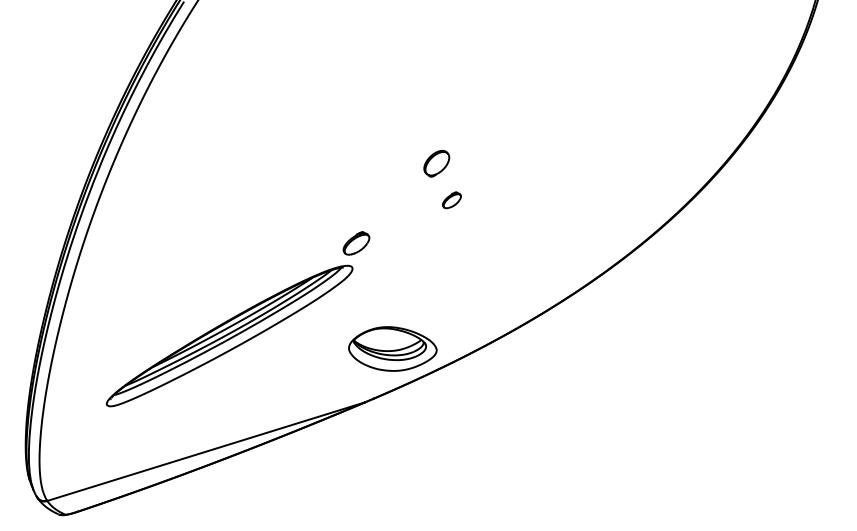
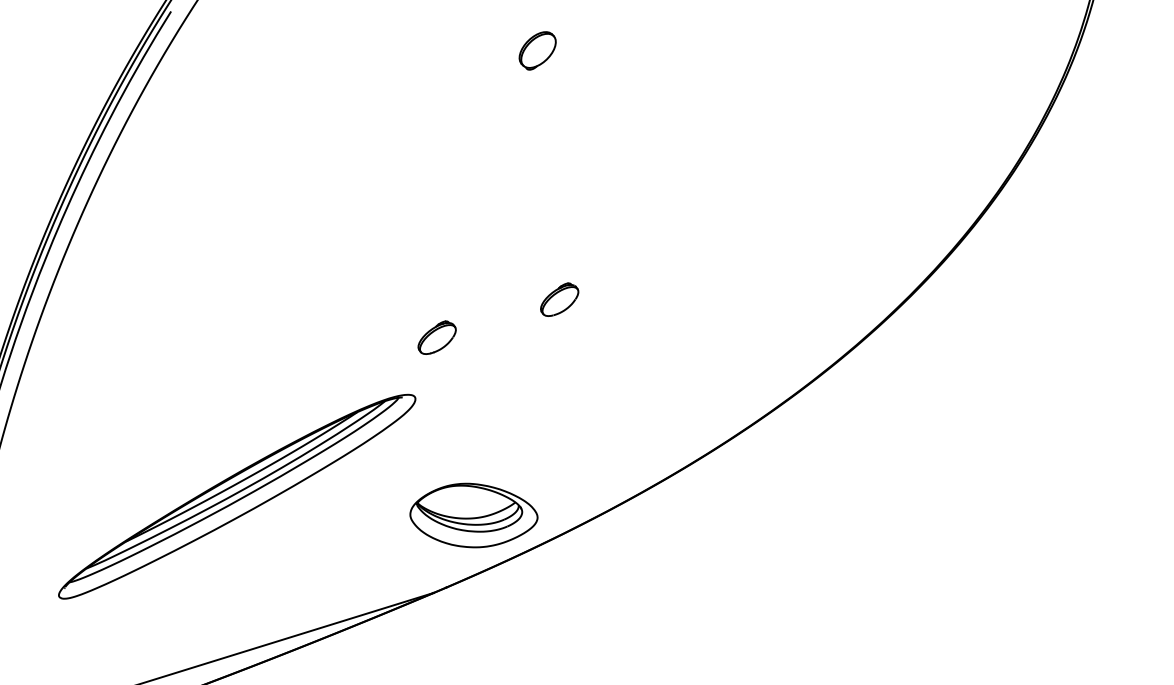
part: (436, 163) -> (537, 50), moved
part: (451, 200) -> (559, 300), size x1.43
part: (356, 243) -> (437, 337), moved

